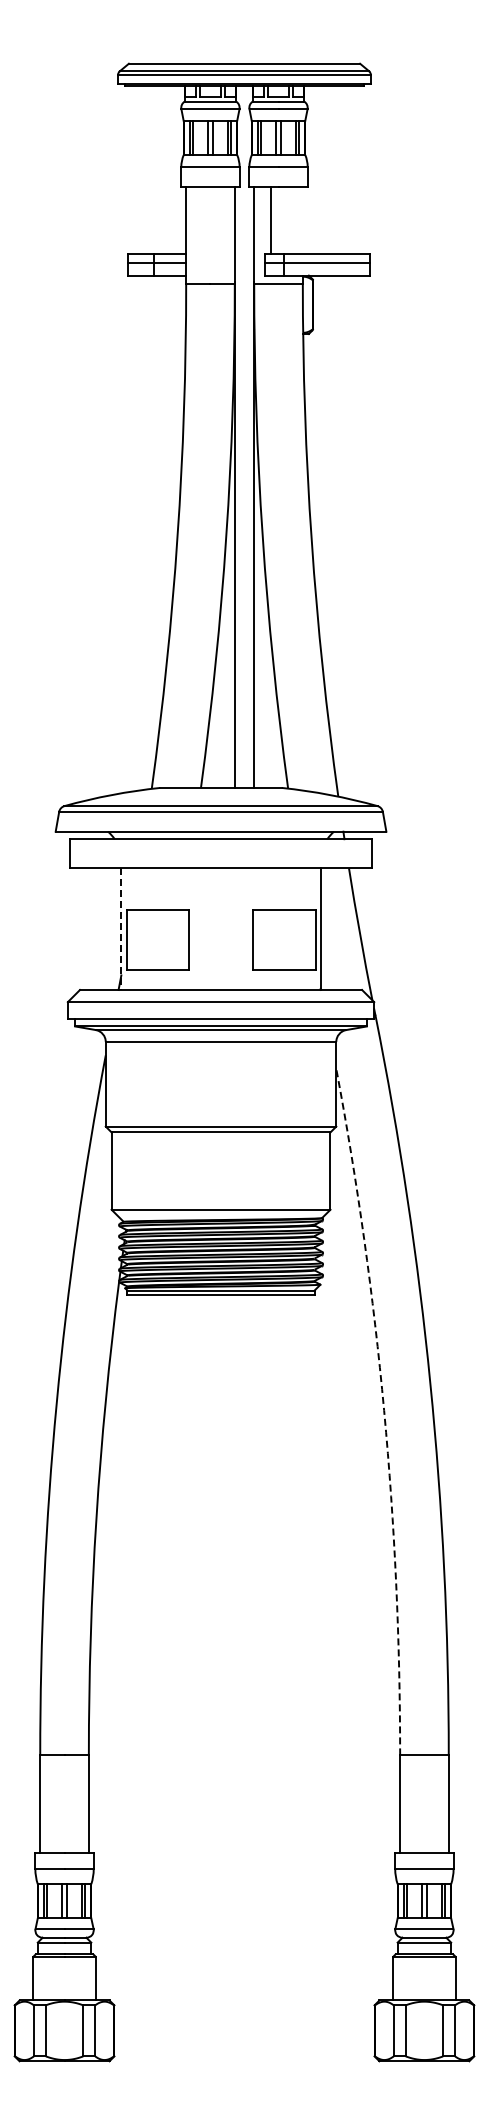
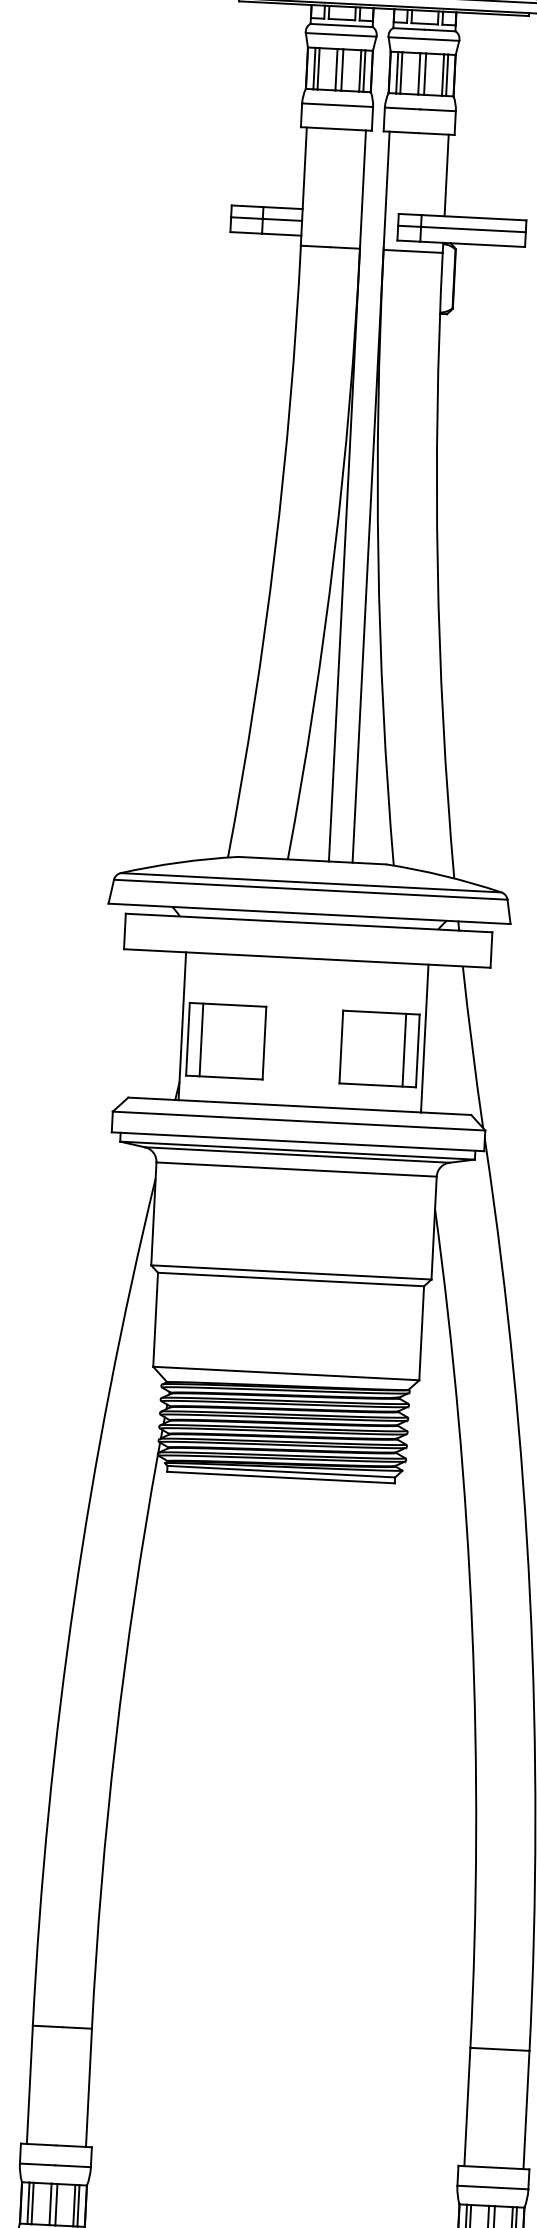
line: (270, 219) -> (446, 174), moved
line: (121, 929) -> (182, 1026), dashed -> solid
line: (137, 939) -> (201, 1039), added
line: (304, 939) -> (404, 1050), added
arc: (384, 1410) -> (472, 1627), dashed -> solid

